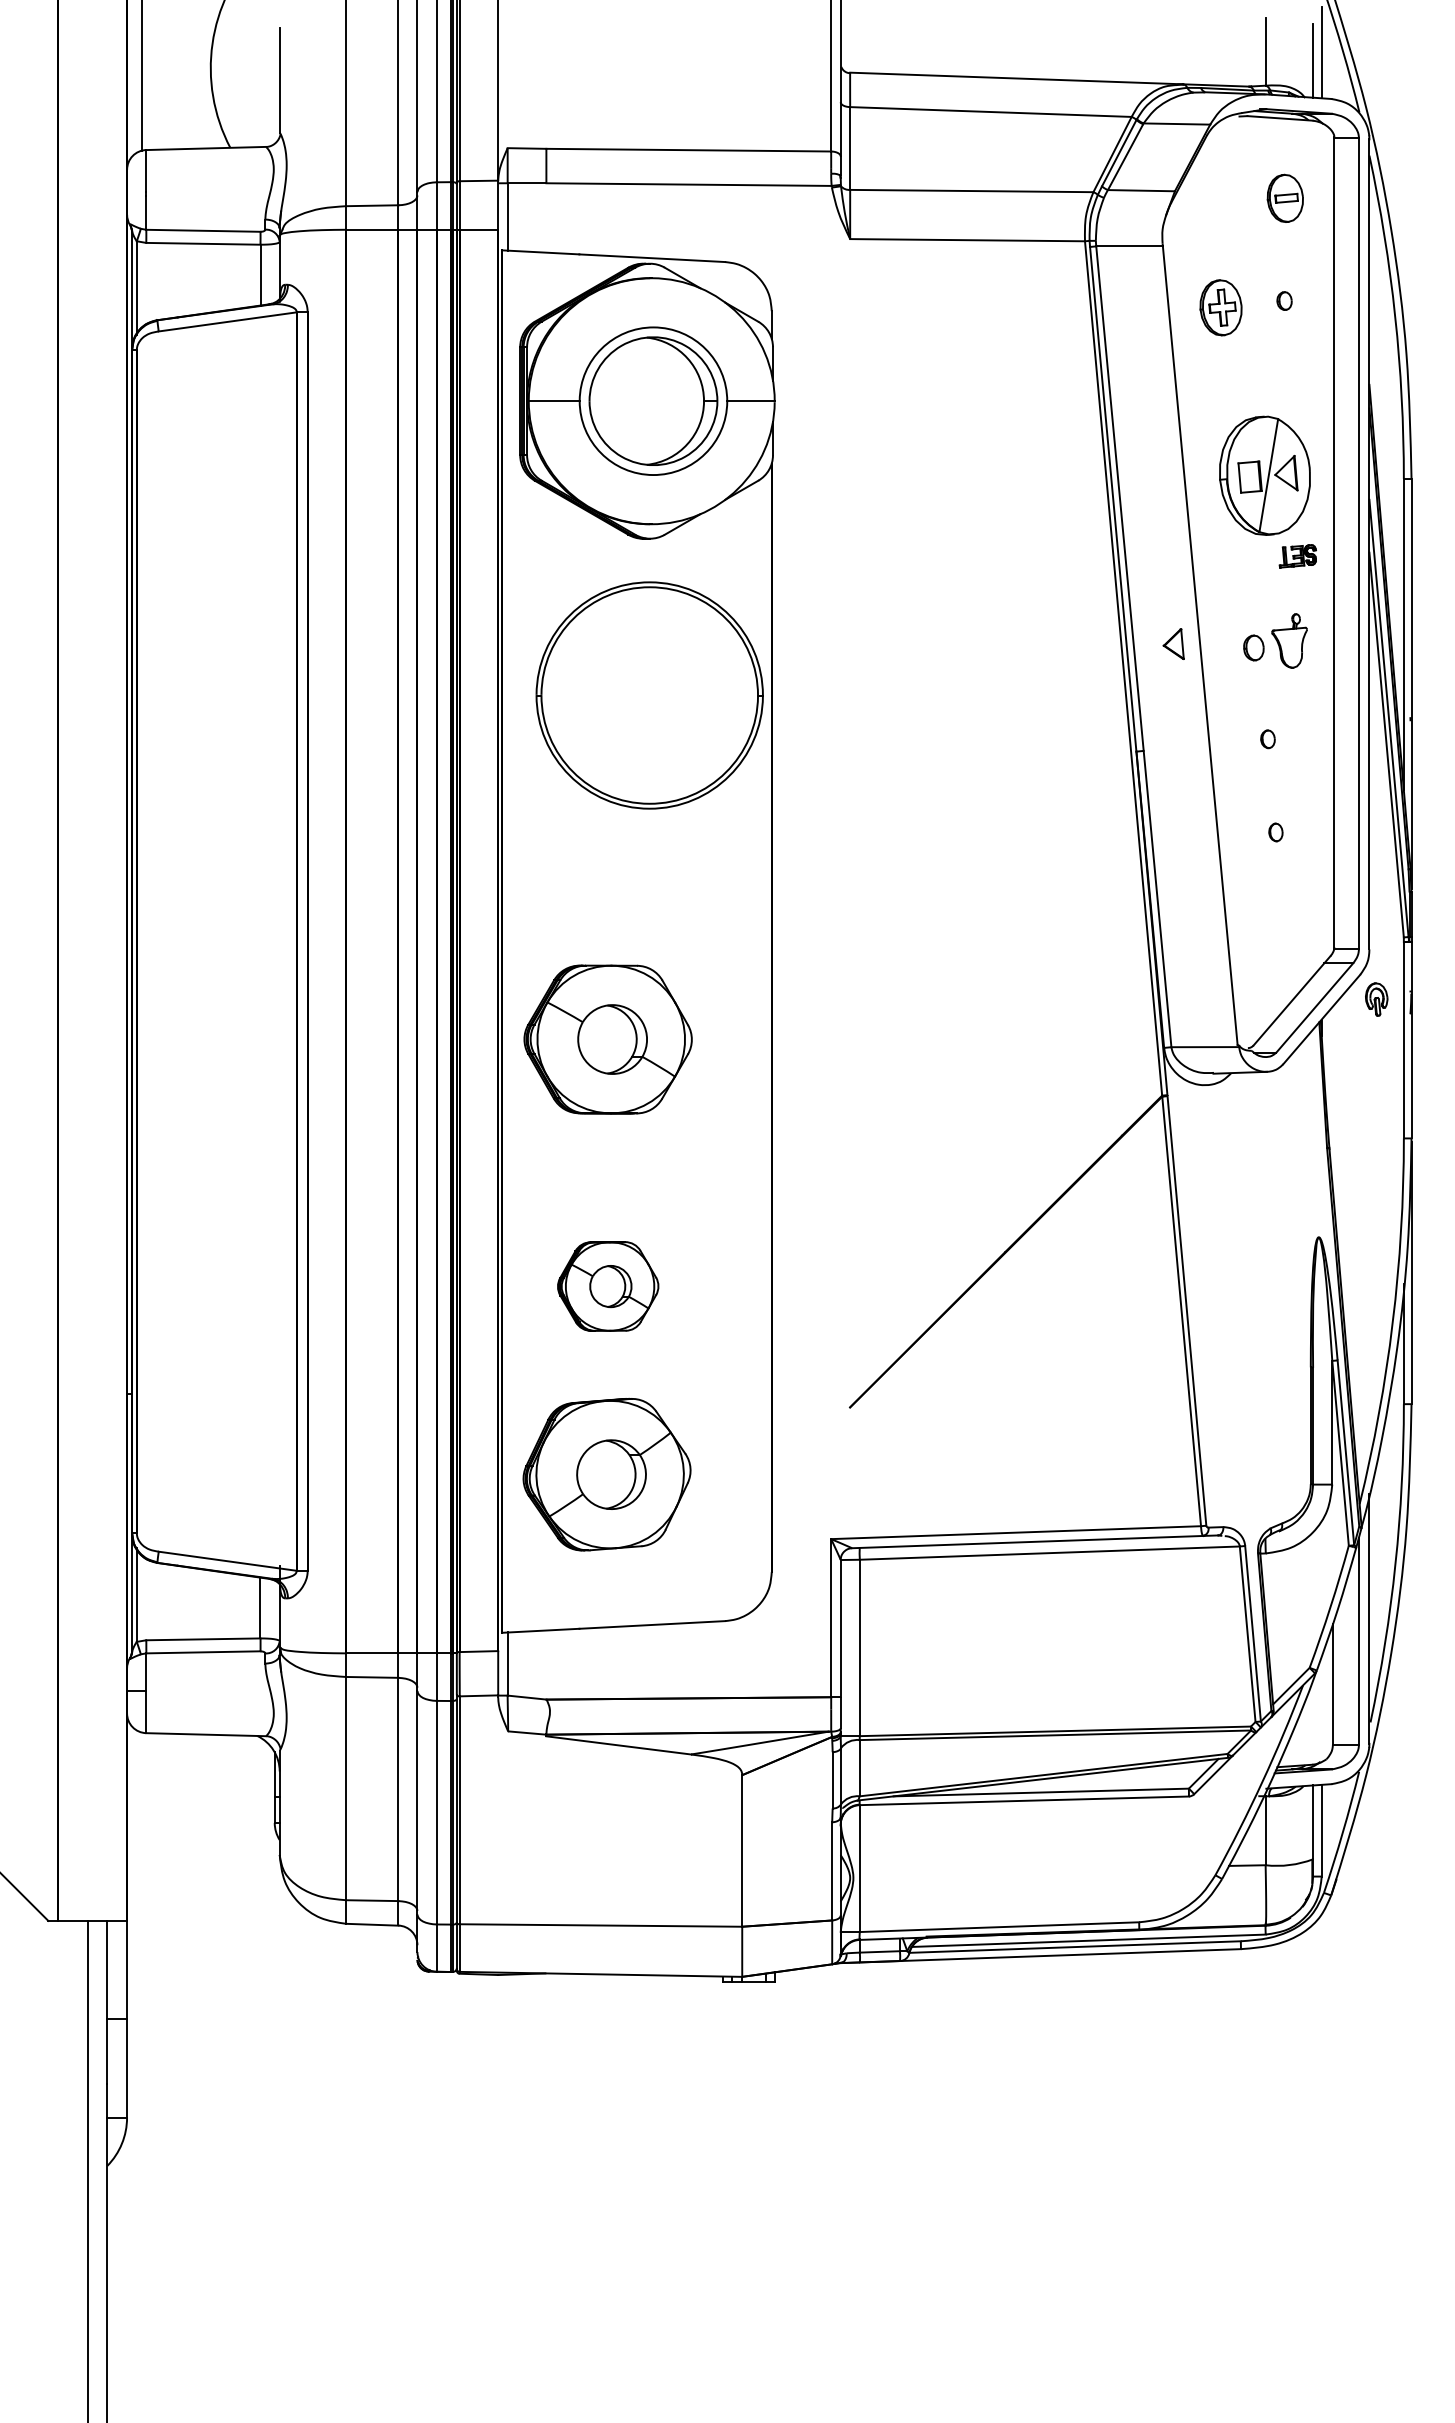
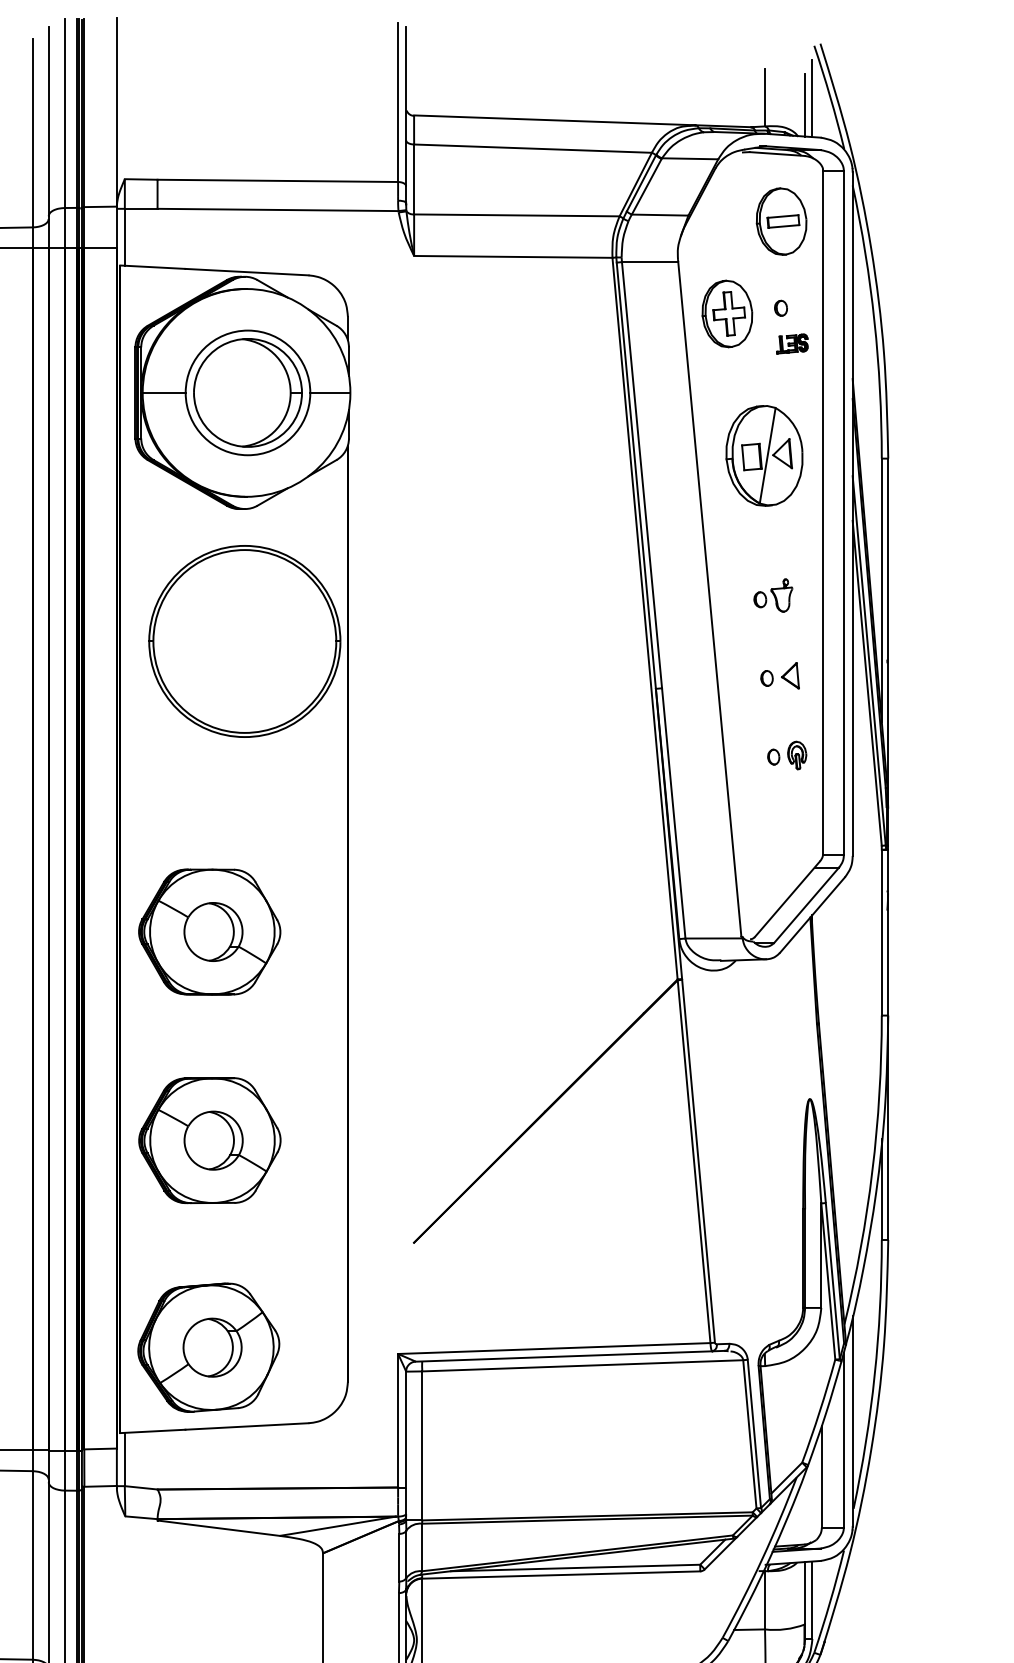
part: (1285, 198) -> (781, 221), size x1.67
part: (1220, 307) -> (726, 313), size x1.43
part: (1297, 556) -> (791, 344), moved
part: (1275, 641) -> (773, 595), size x0.71
part: (1173, 643) -> (790, 675), moved
part: (1376, 999) -> (797, 755), moved
part: (607, 1286) -> (209, 1140), size x1.67
part: (606, 1474) -> (208, 1347), moved

